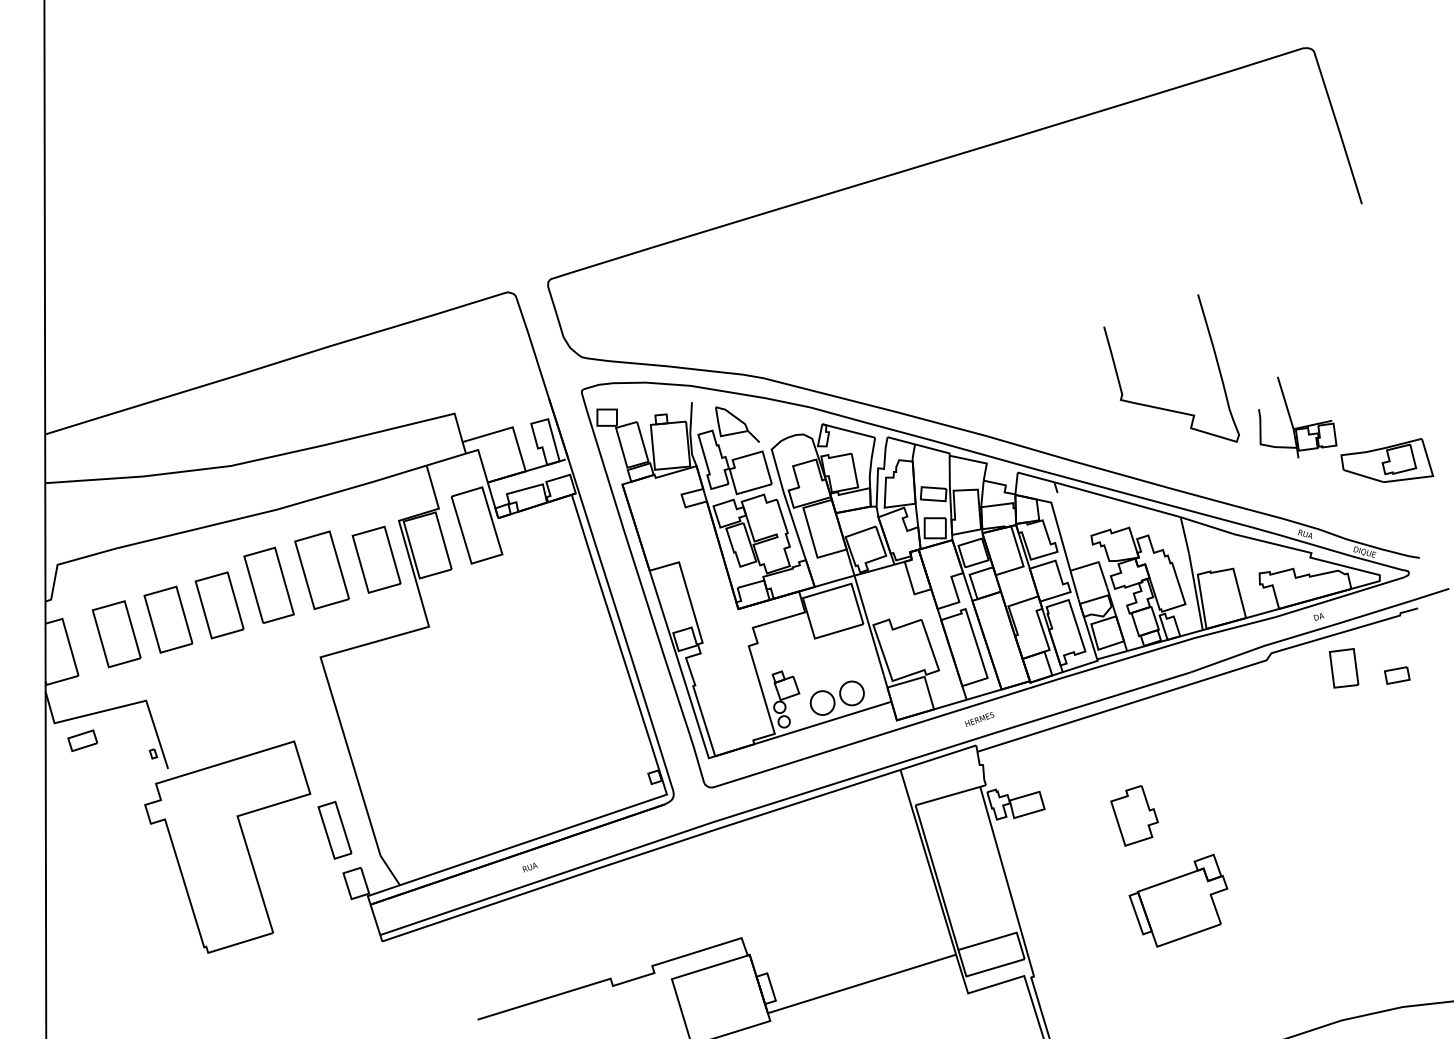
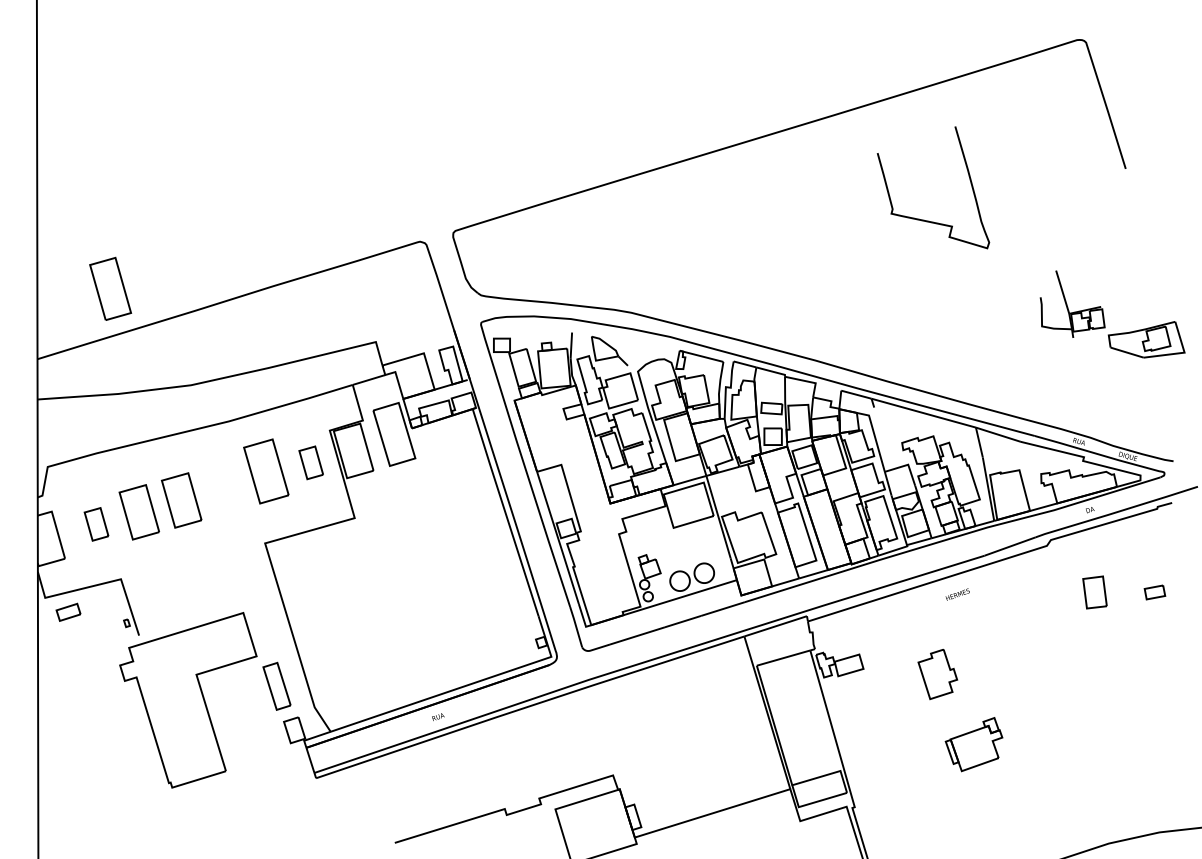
curve: (1160, 406) -> (924, 219), moved
part: (1336, 432) -> (1104, 316), moved
part: (375, 559) -> (310, 462), size x0.6
part: (269, 584) -> (110, 288), moved
part: (116, 634) -> (96, 524), size x0.6
part: (1343, 668) -> (1094, 592), moved
part: (1396, 675) -> (1154, 592), moved
text: (979, 719) -> (957, 594), moved
part: (1177, 900) -> (973, 744), size x0.7

